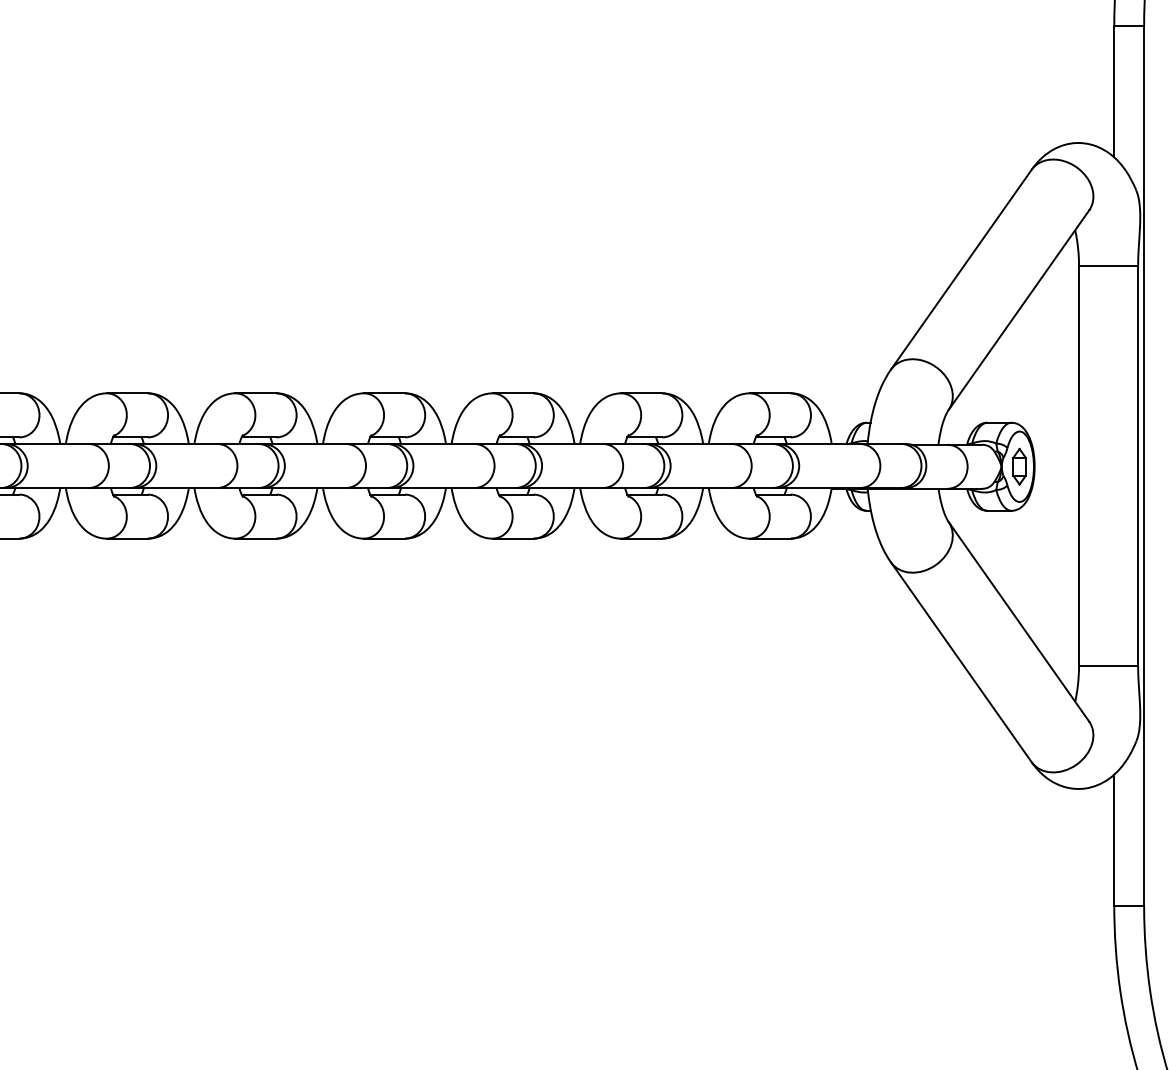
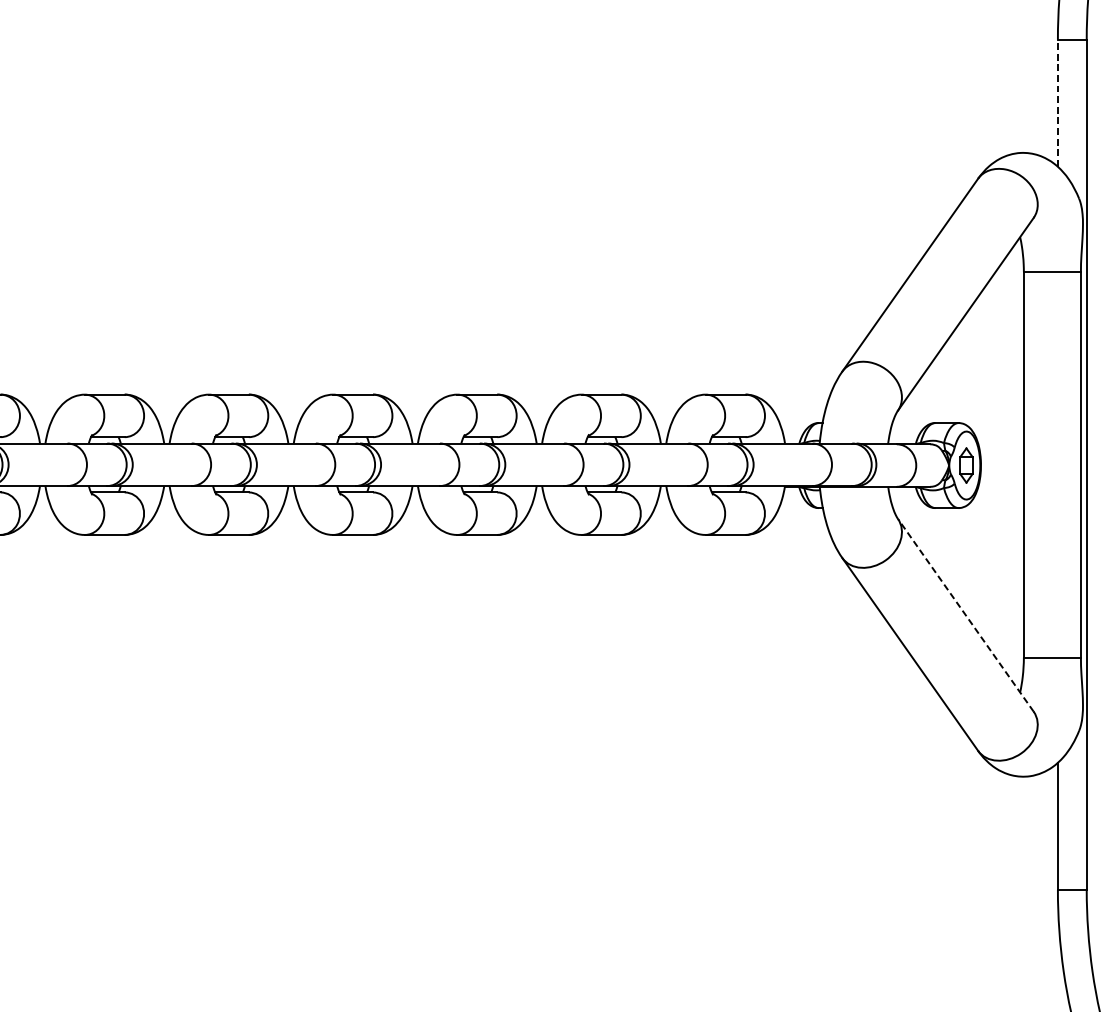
line: (1114, 91) -> (1058, 103), solid -> dashed
line: (1018, 621) -> (965, 614), solid -> dashed

